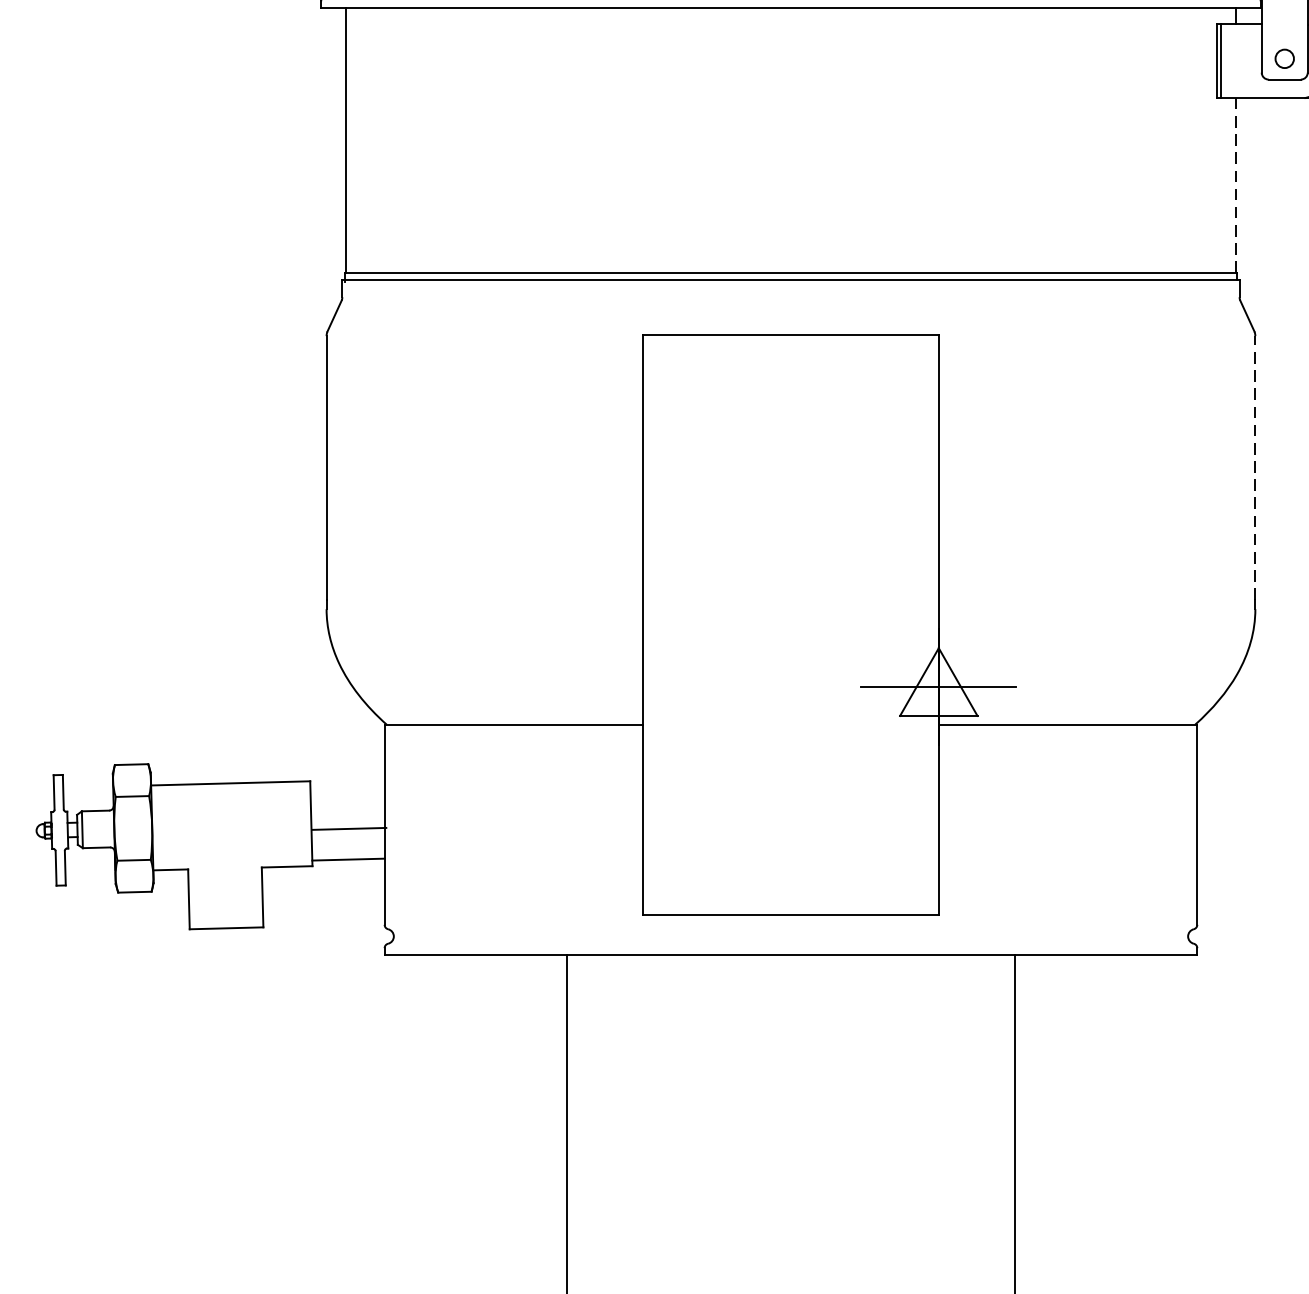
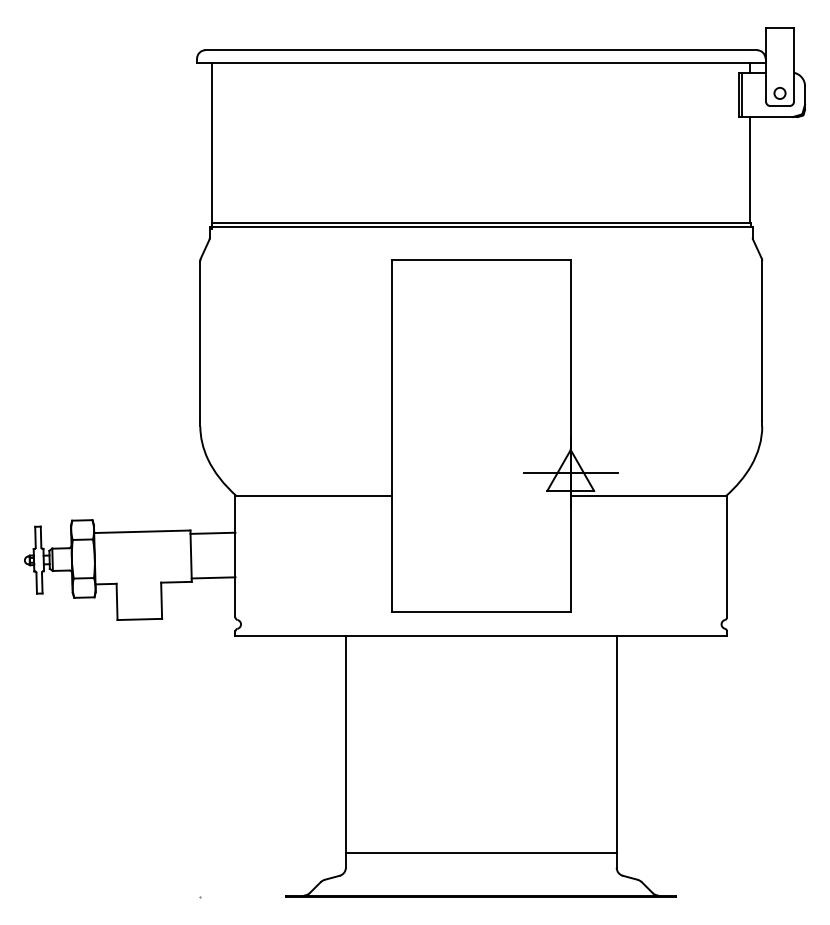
line: (1235, 186) -> (750, 170), dashed -> solid
line: (1255, 468) -> (762, 341), dashed -> solid
line: (348, 827) -> (212, 532), moved

